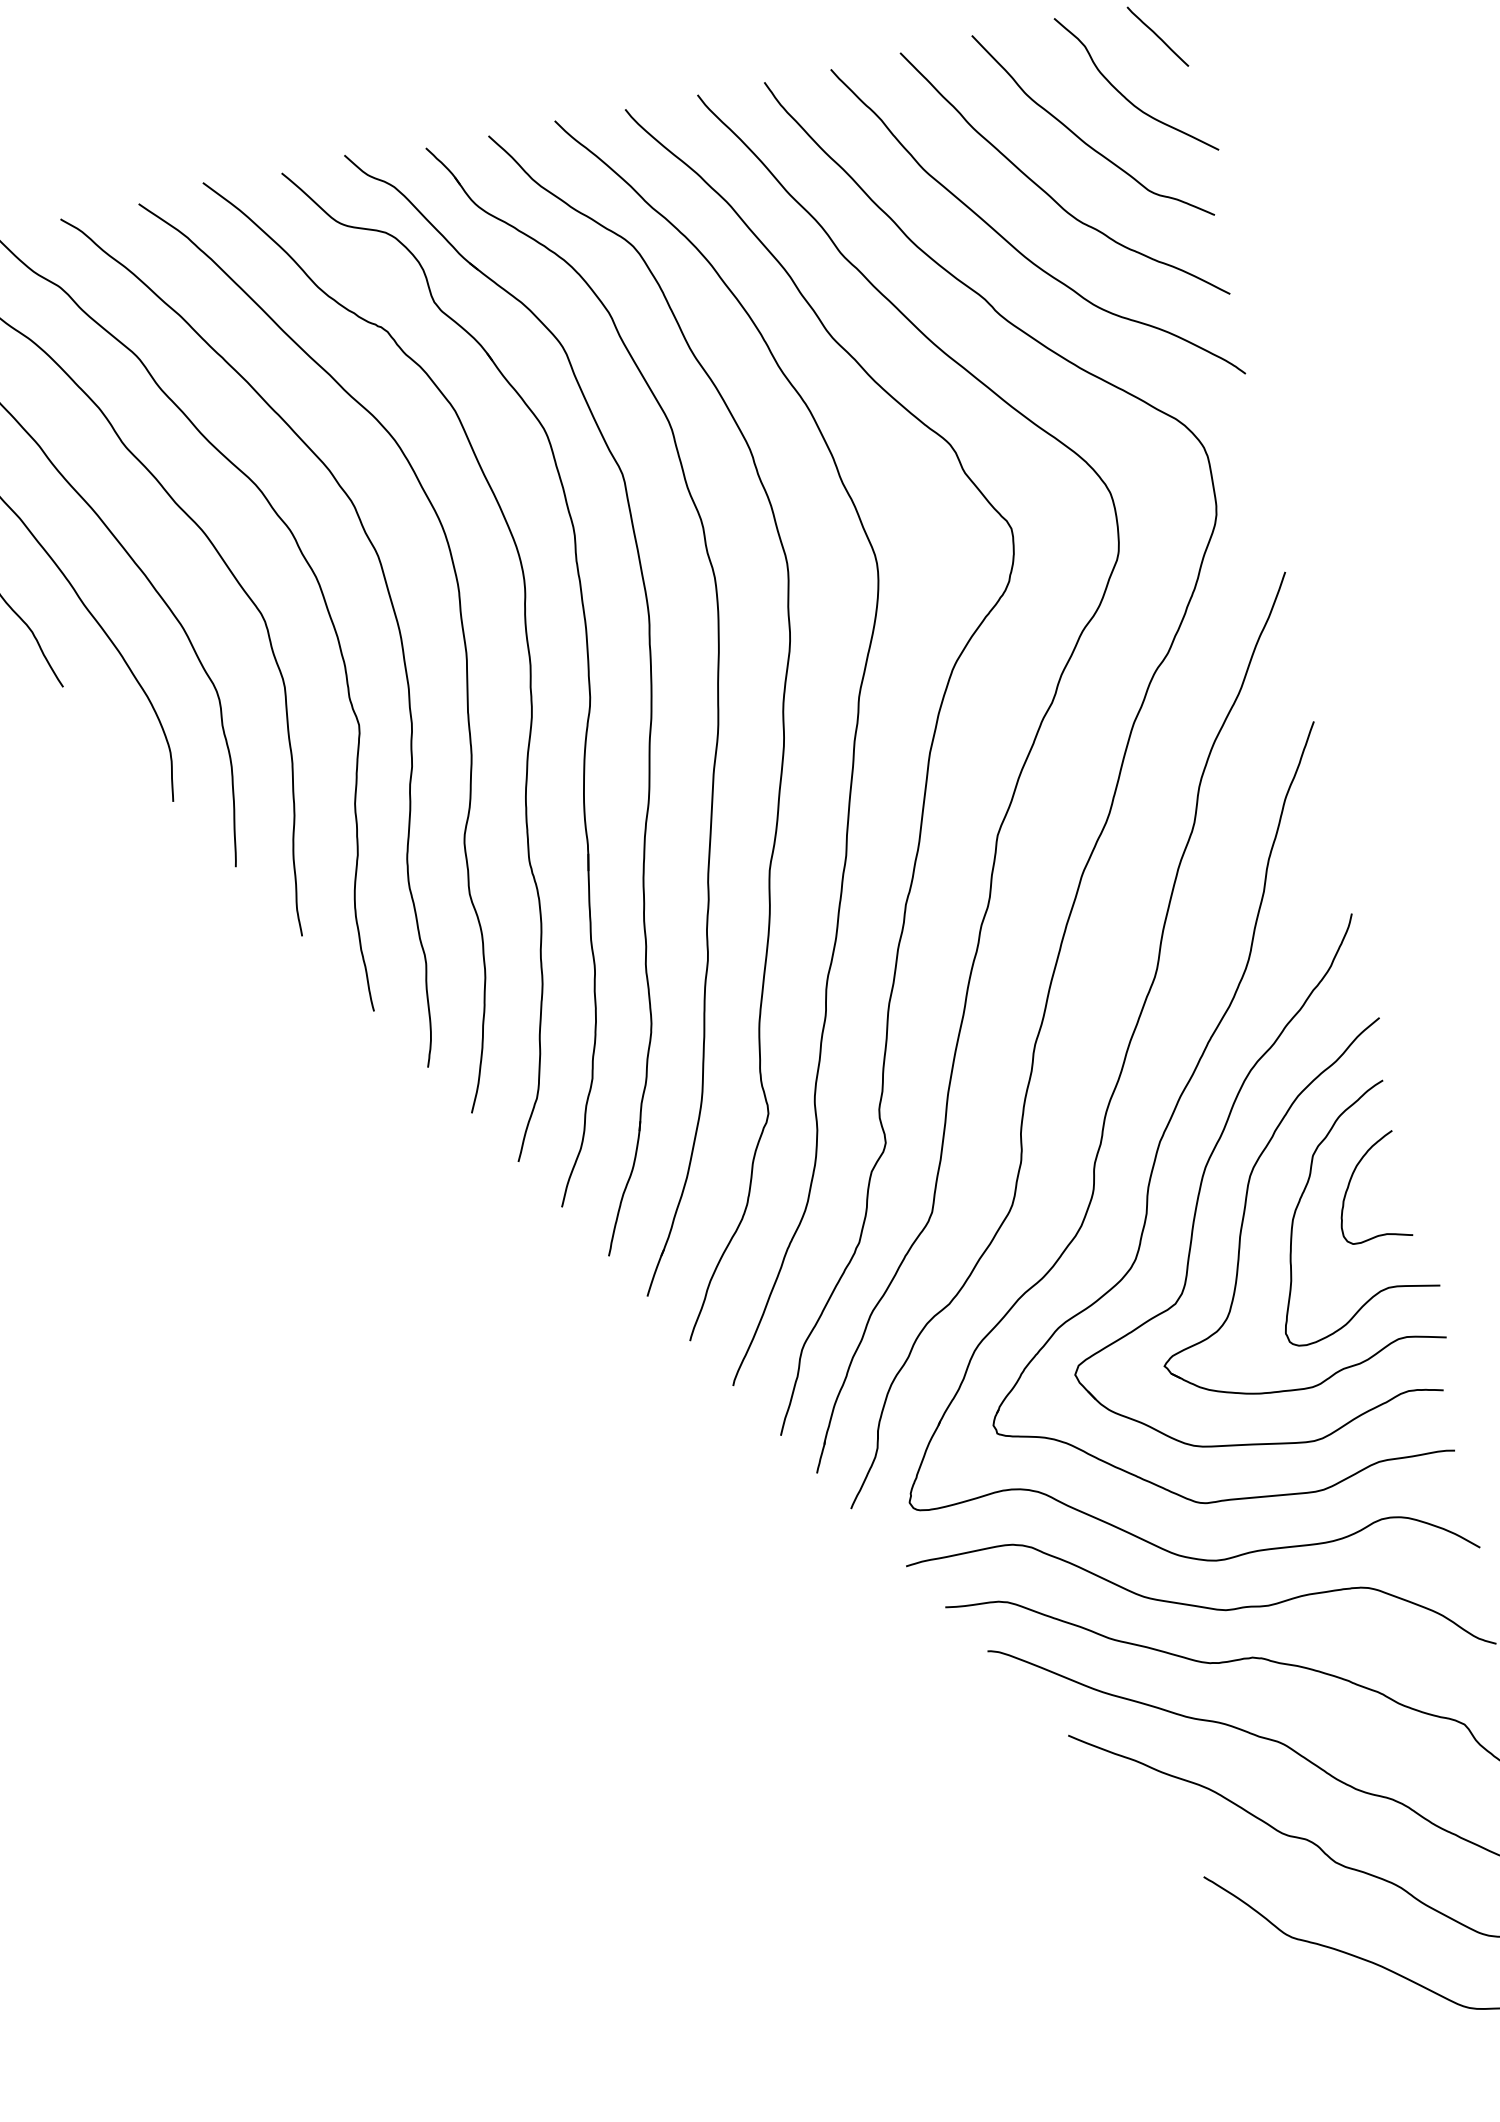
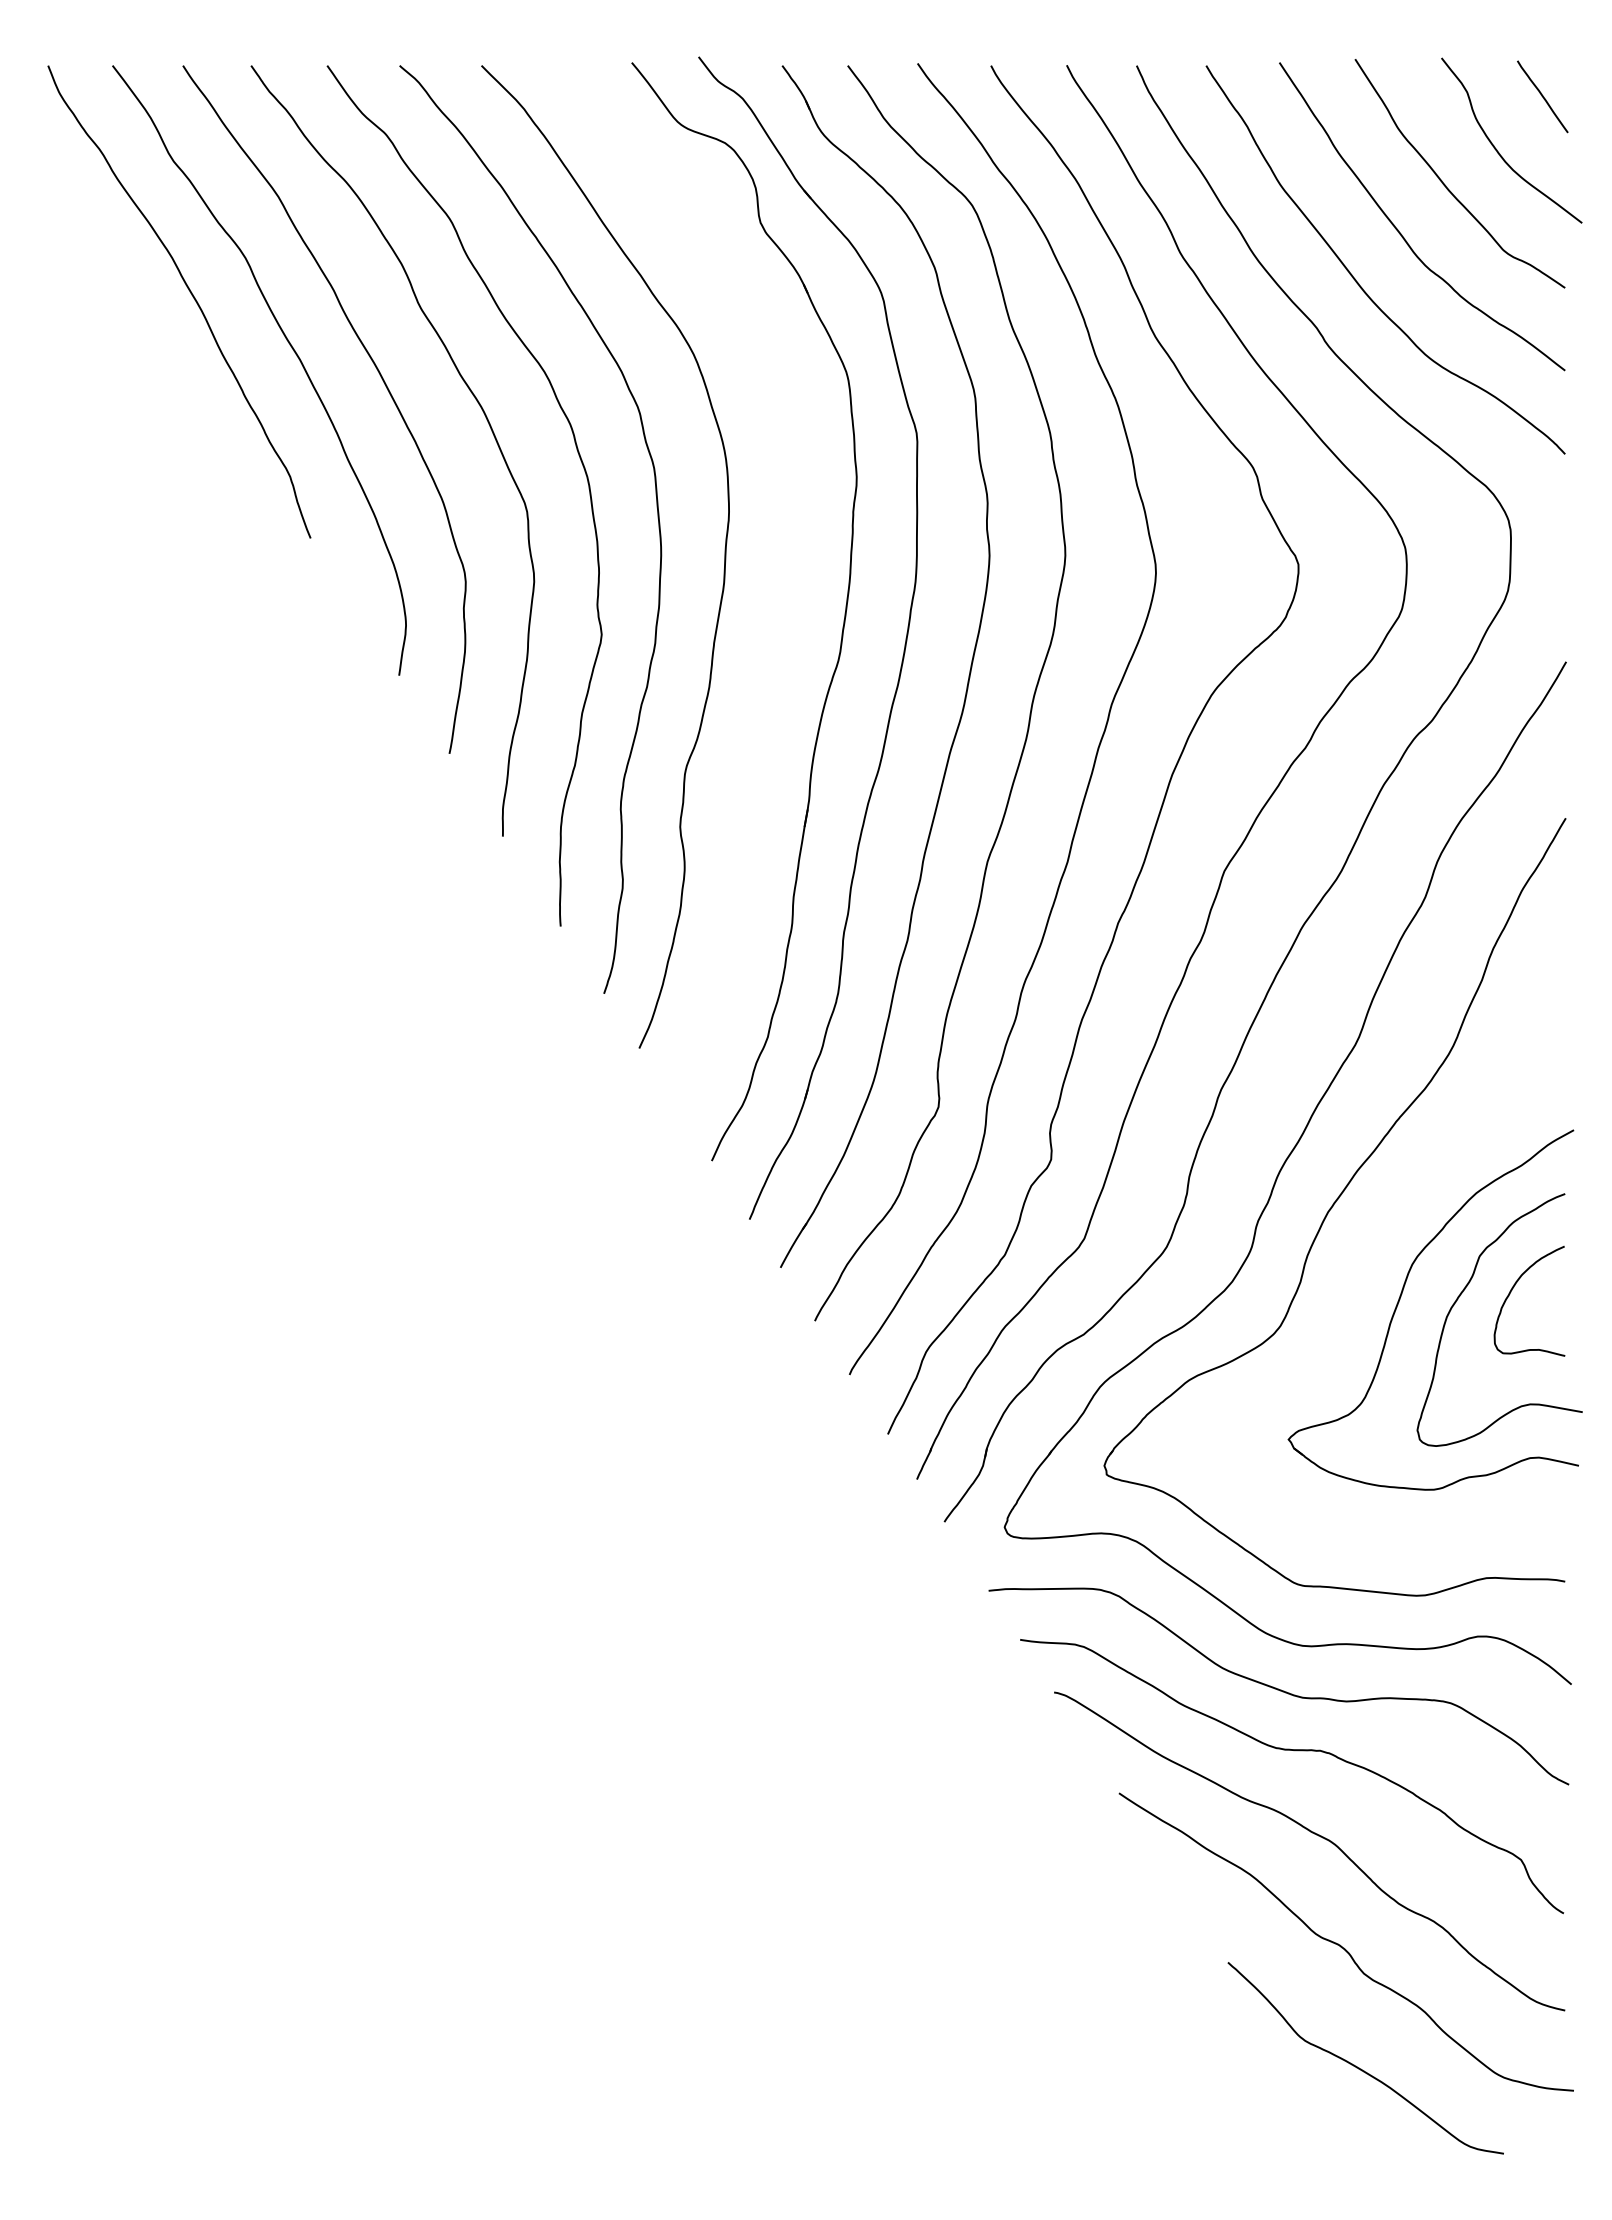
curve: (526, 644) -> (786, 586), removed
part: (1200, 1193) -> (1358, 1272), removed

